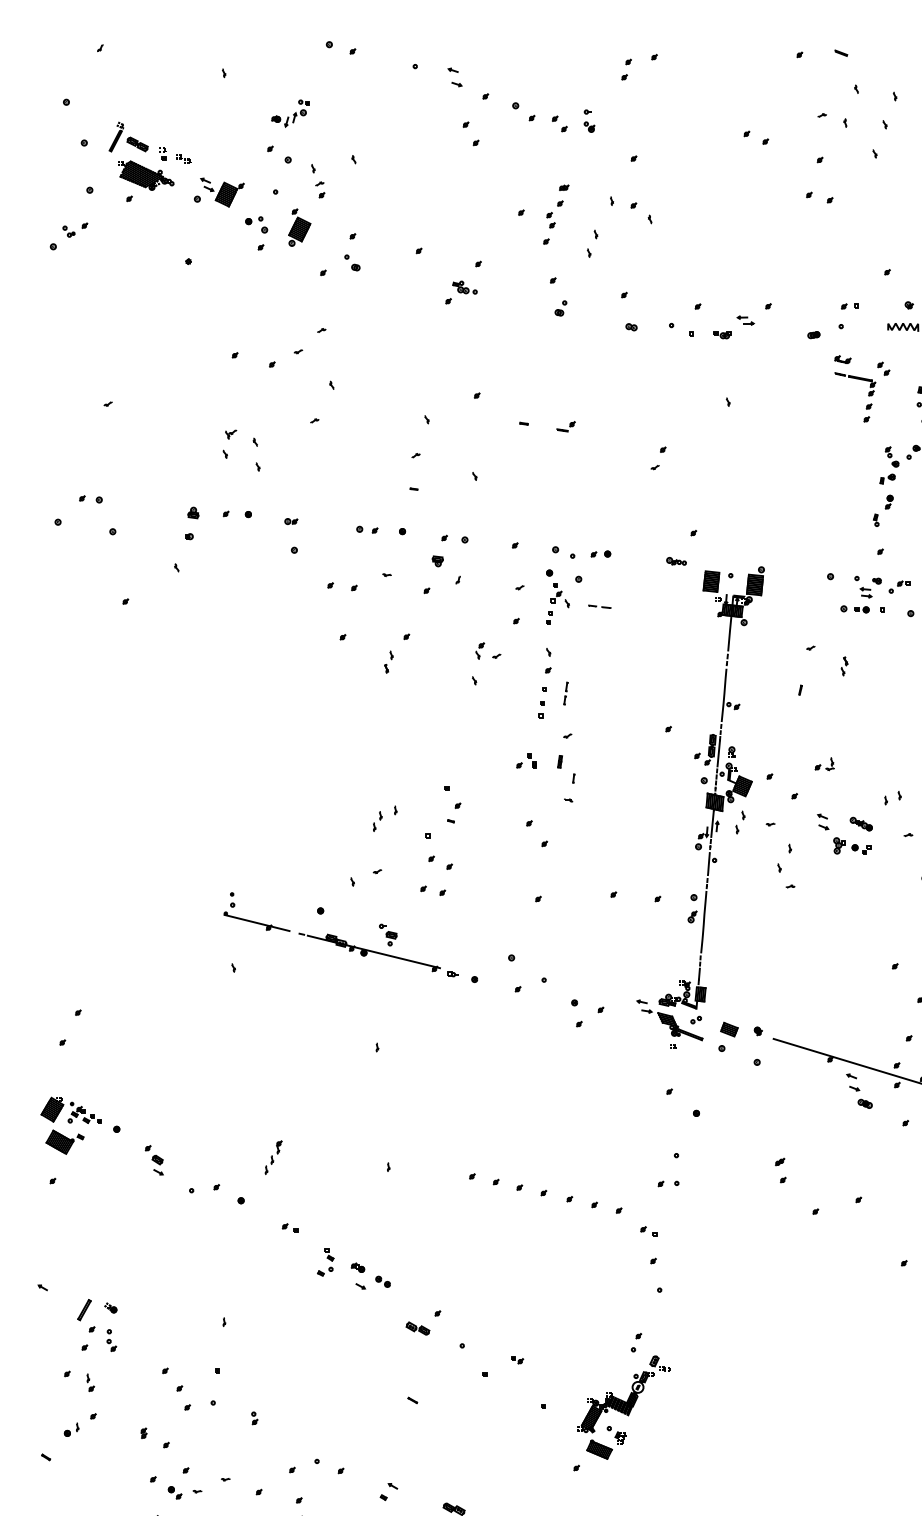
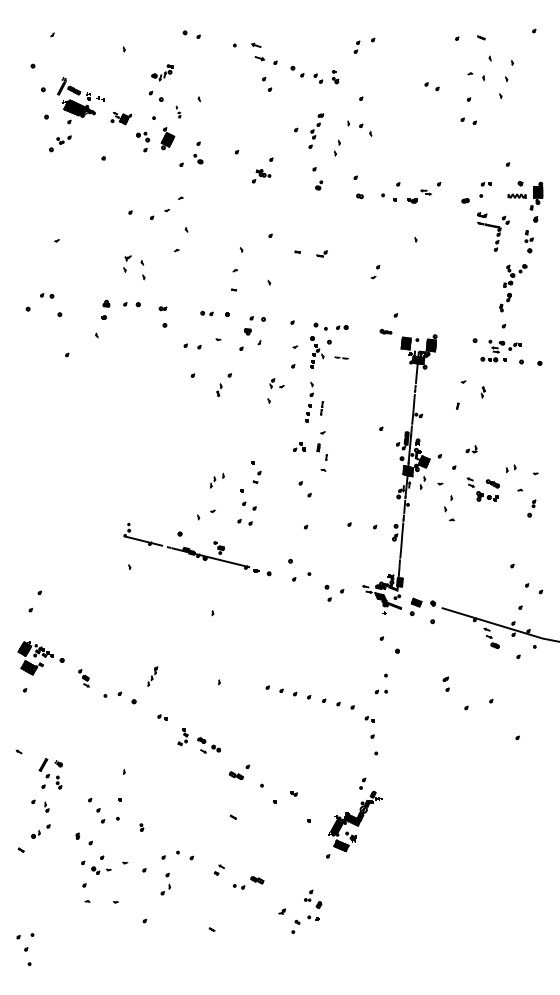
part: (454, 76) -> (257, 51), size x1.6
part: (317, 180) -> (178, 111), size x0.6
part: (219, 192) -> (121, 118), size x0.7
part: (68, 235) -> (60, 143), moved

